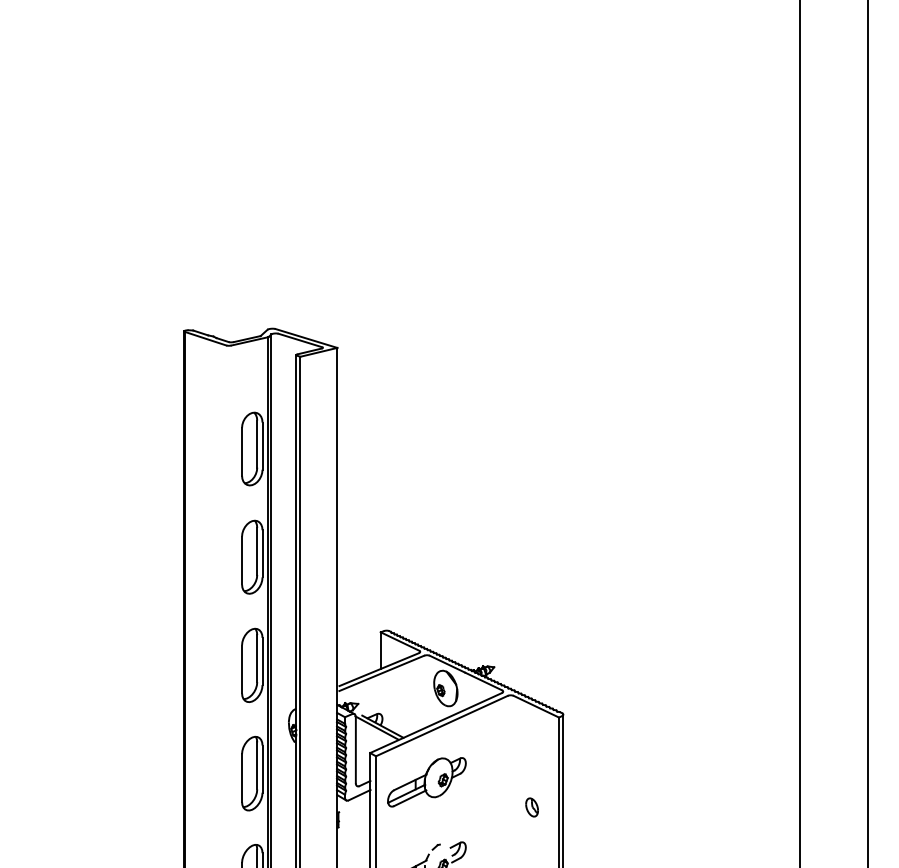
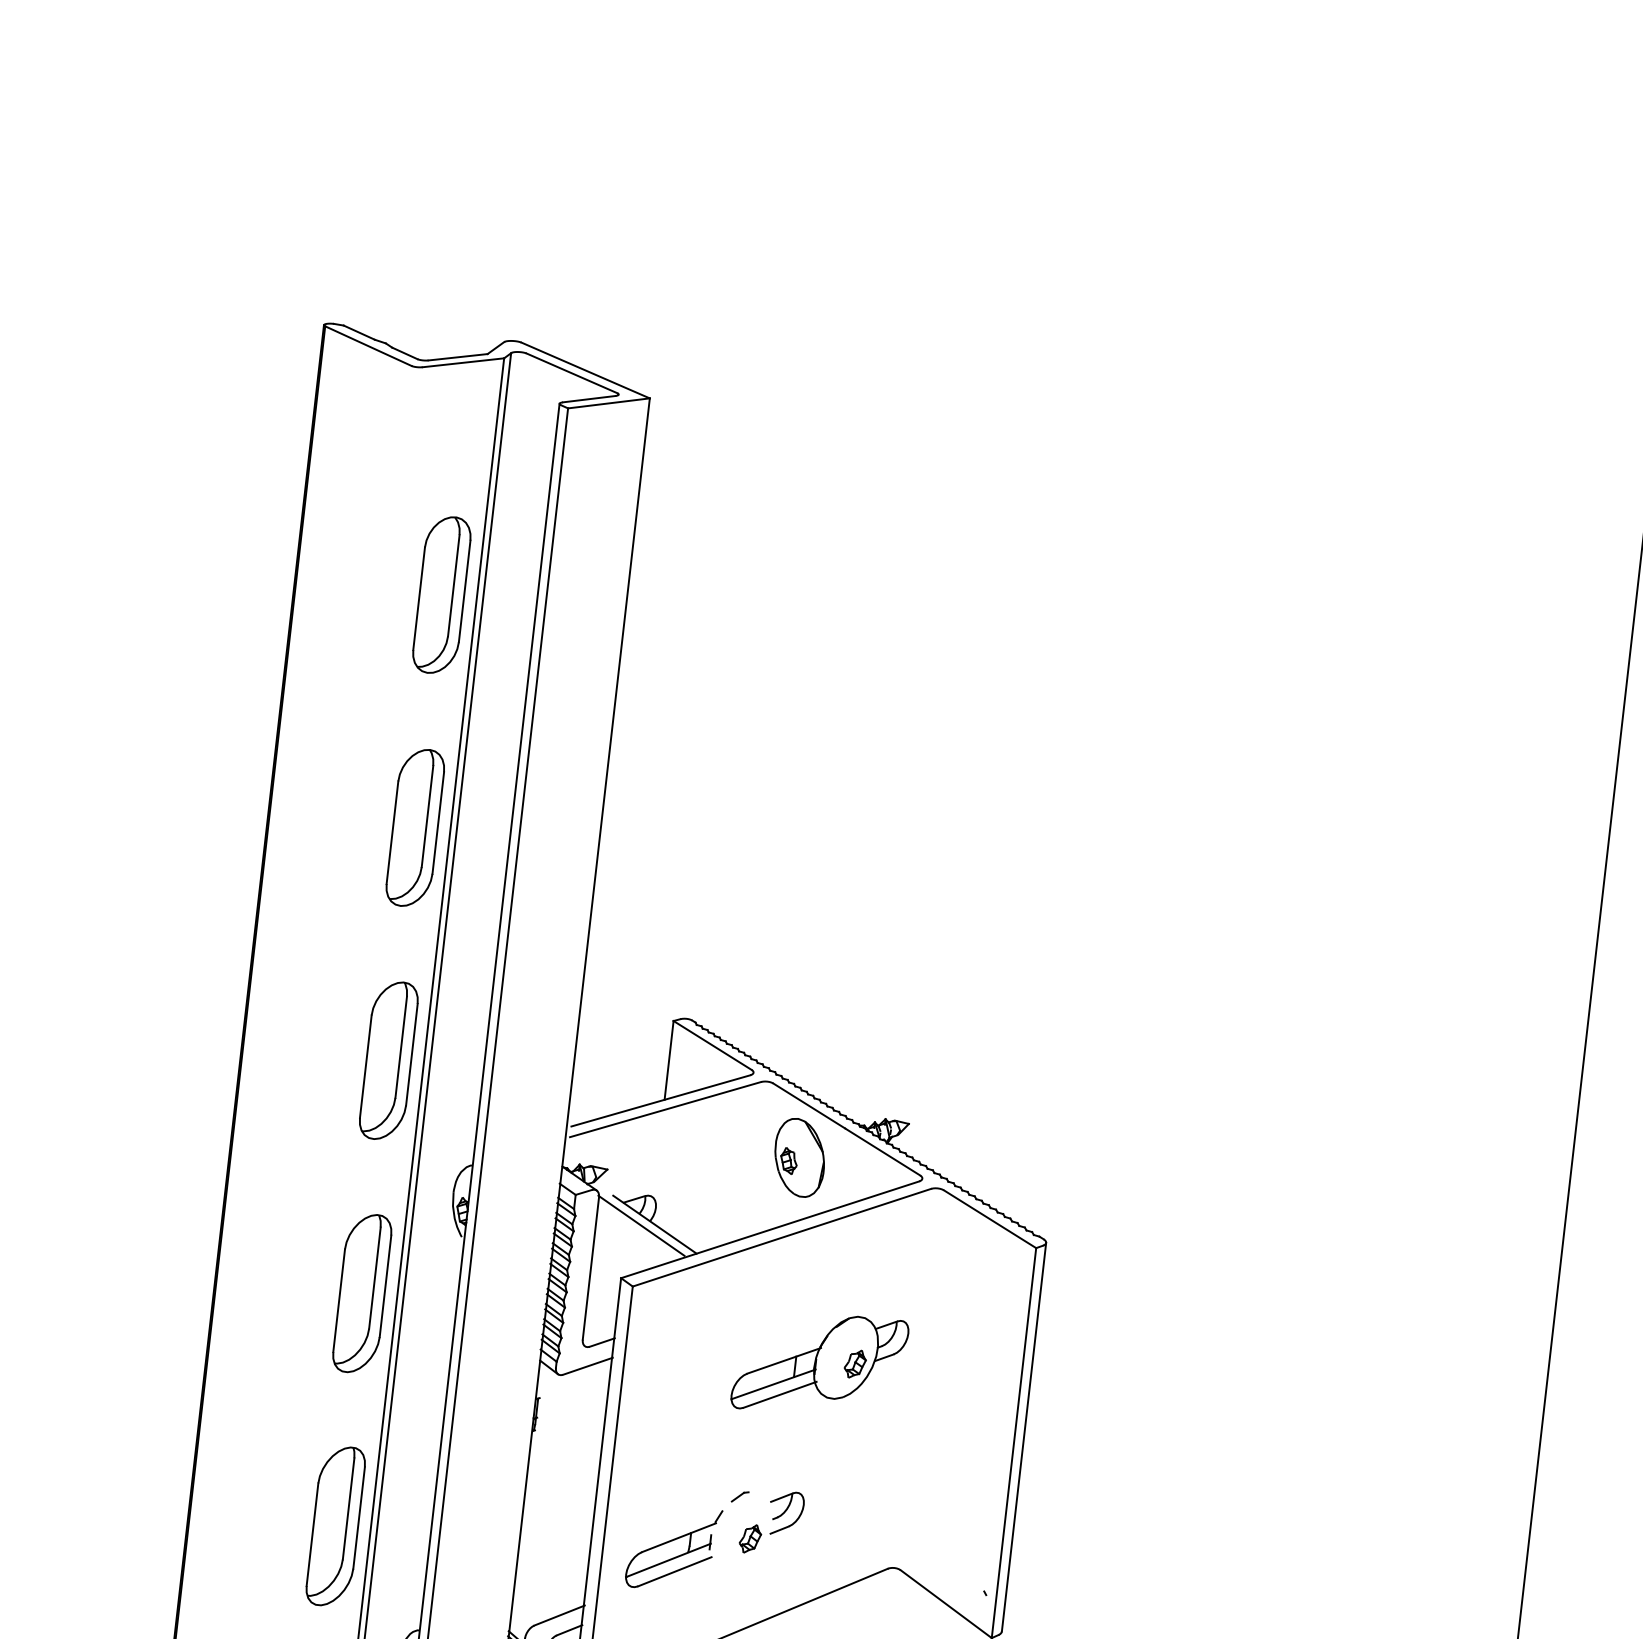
part: (426, 782) -> (818, 1364), moved
part: (531, 807) -> (954, 1434), removed

